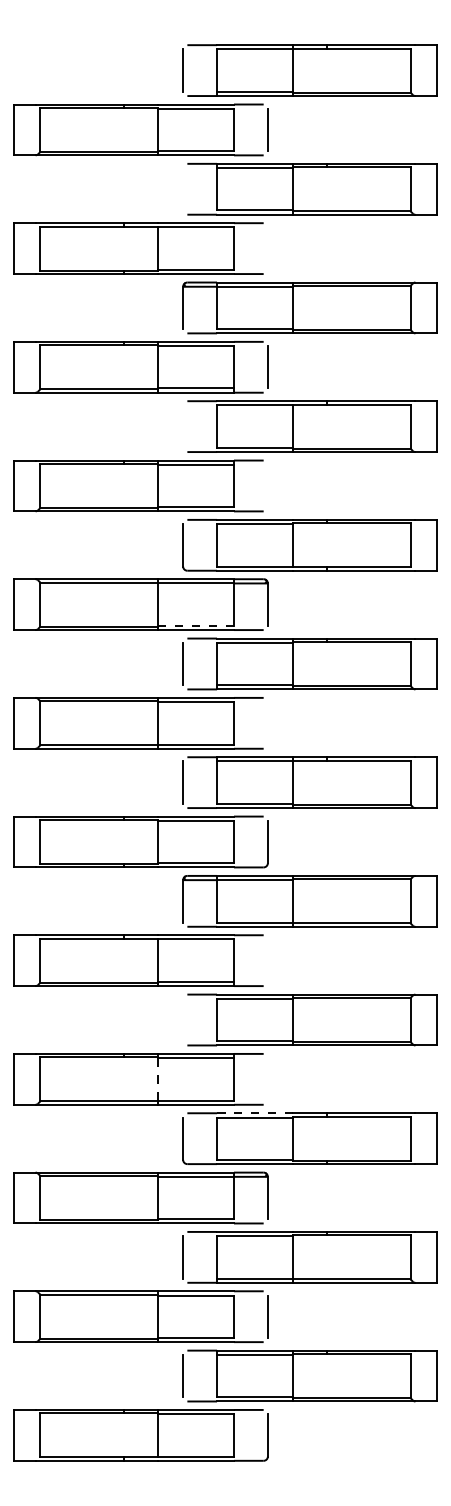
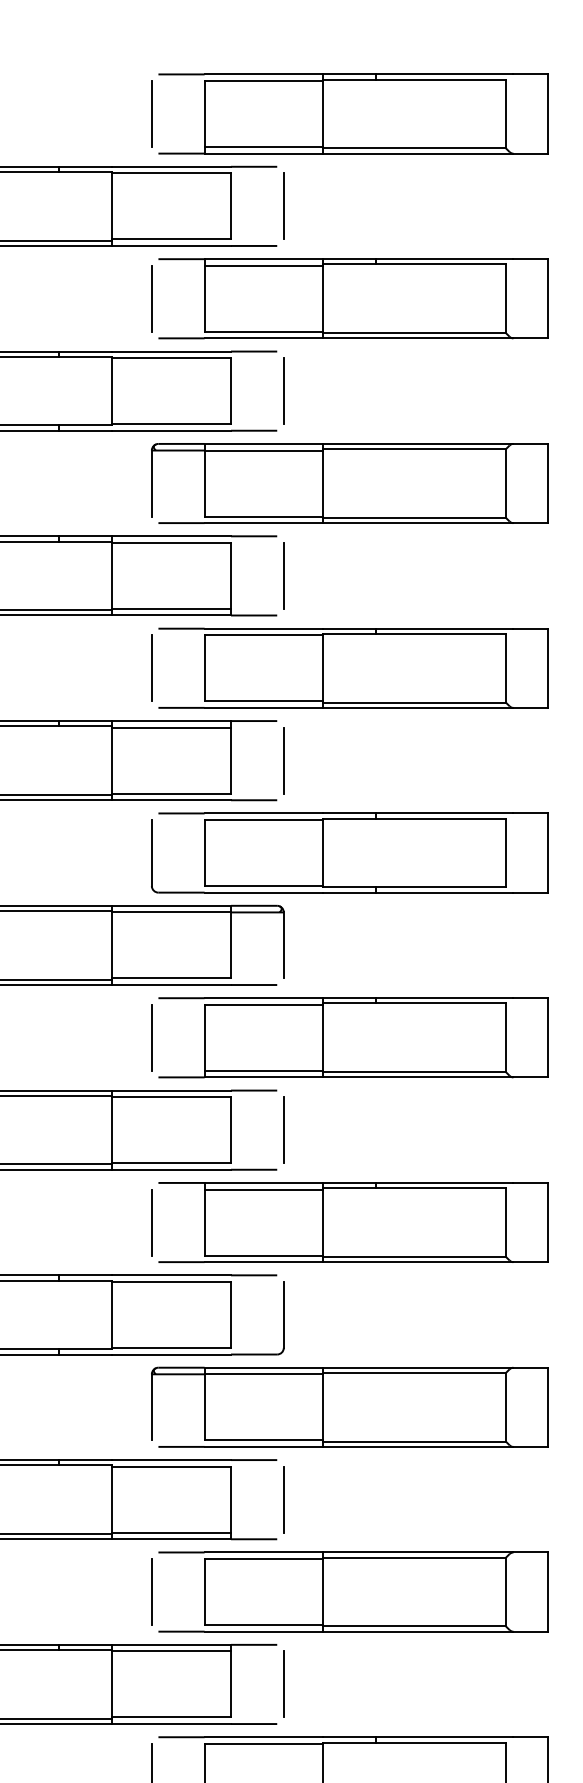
line: (183, 189) -> (152, 299), added
line: (267, 248) -> (283, 390), added
line: (183, 426) -> (152, 668), added
line: (267, 485) -> (283, 759), added
line: (196, 625) -> (172, 977), dashed -> solid
line: (267, 723) -> (283, 1130), added
line: (267, 960) -> (283, 1499), added
line: (183, 1019) -> (152, 1591), added
line: (157, 1078) -> (111, 1683), dashed -> solid
line: (267, 1079) -> (283, 1684), added
line: (255, 1113) -> (264, 1737), dashed -> solid

